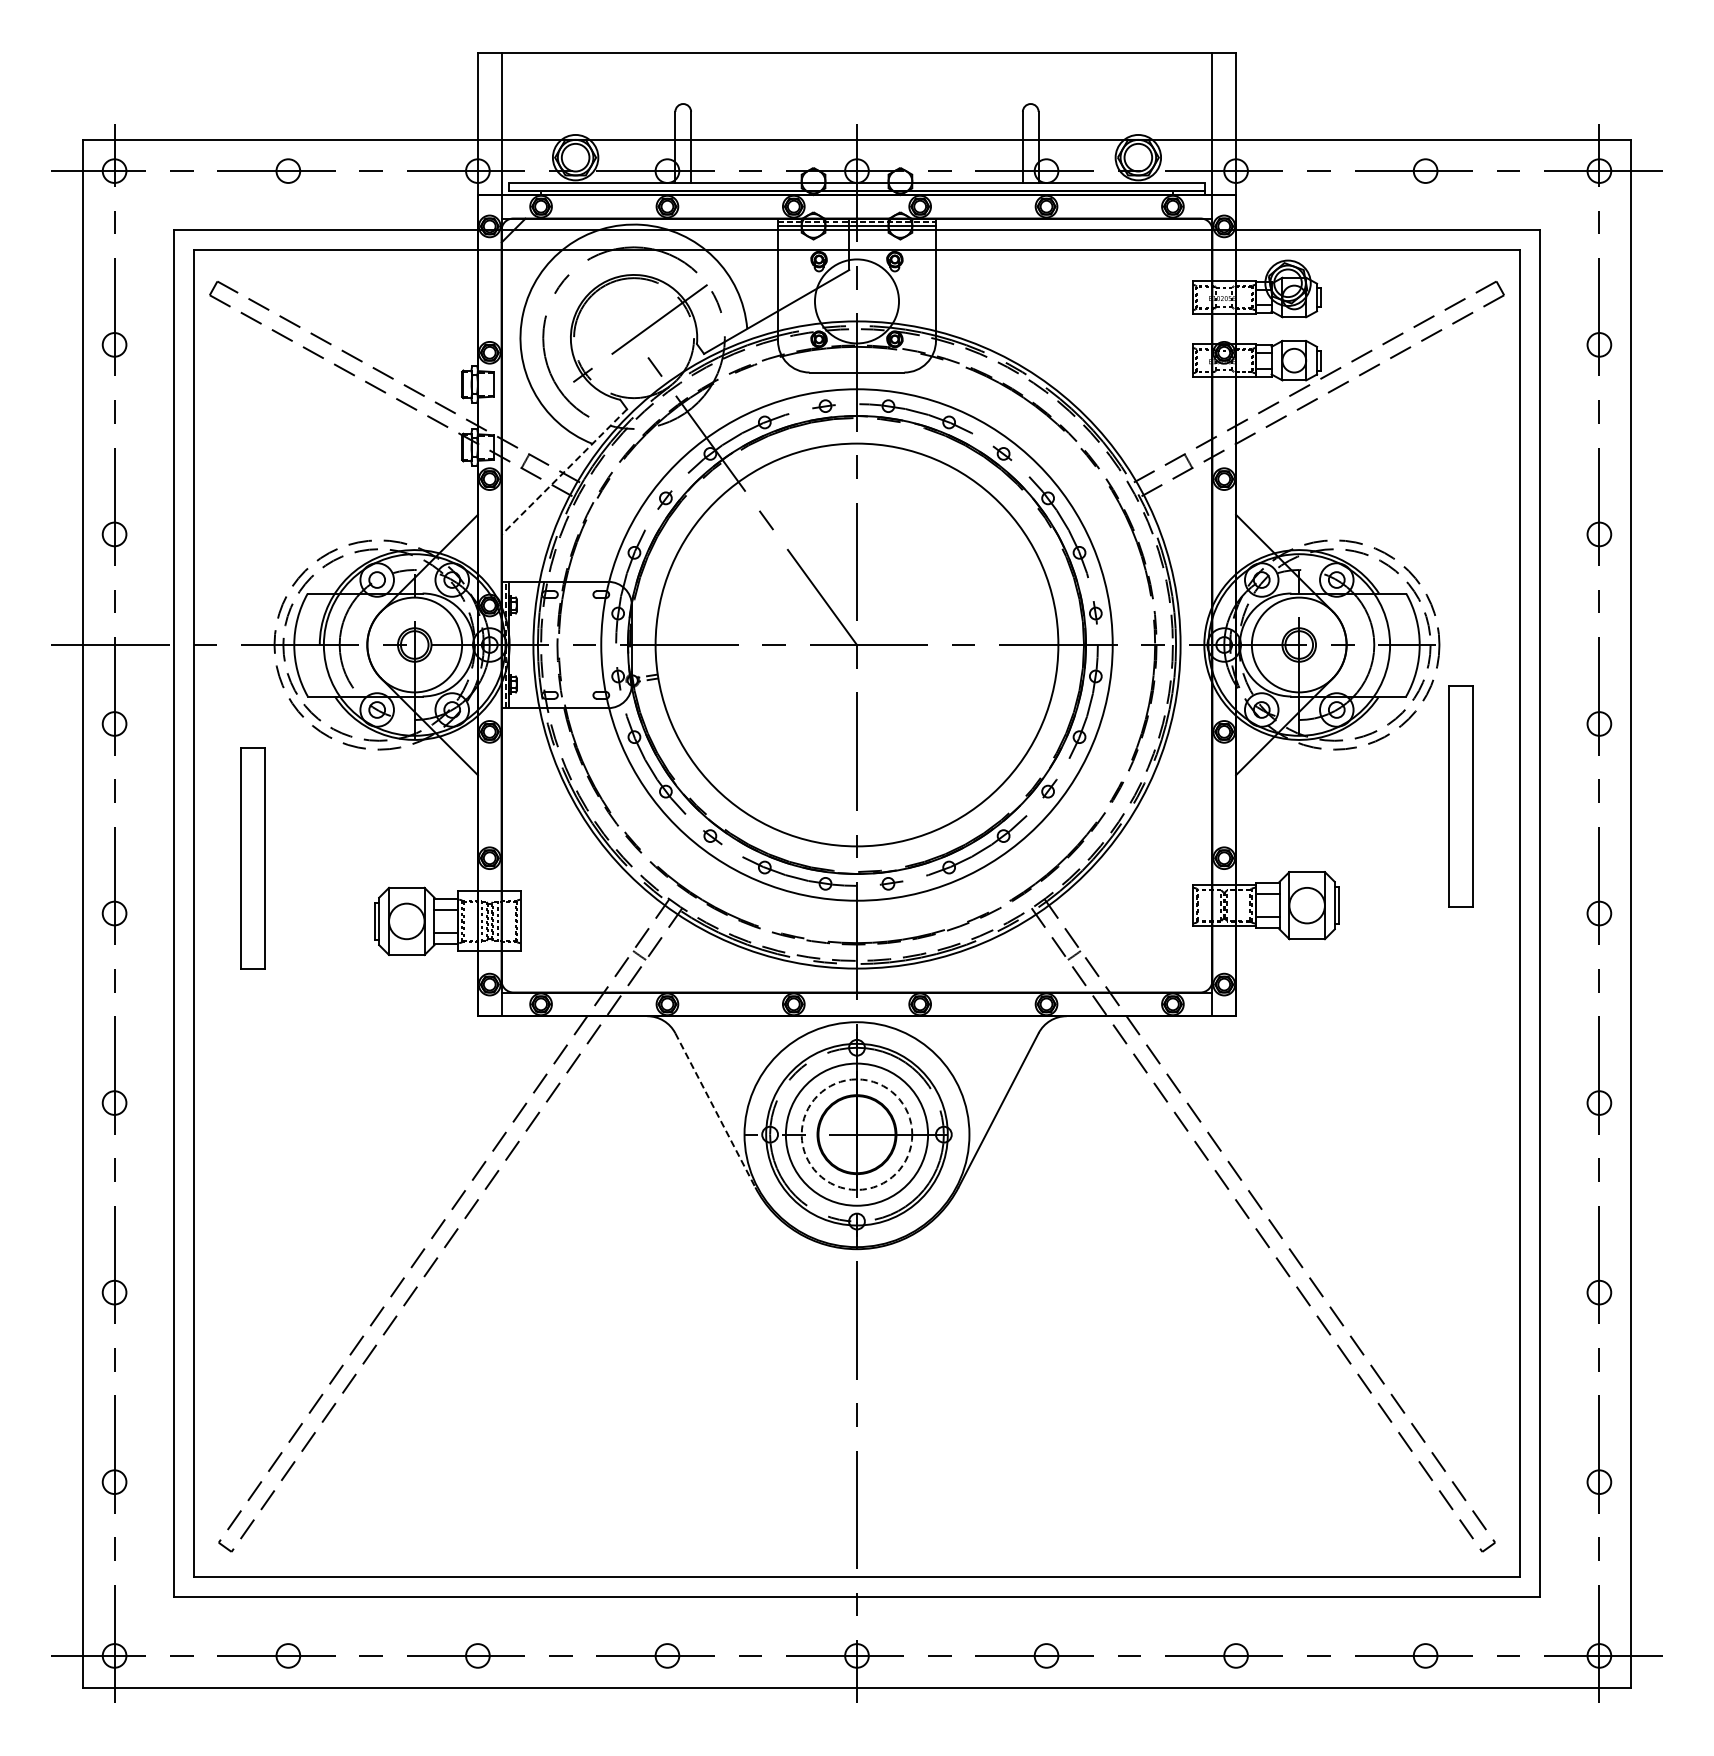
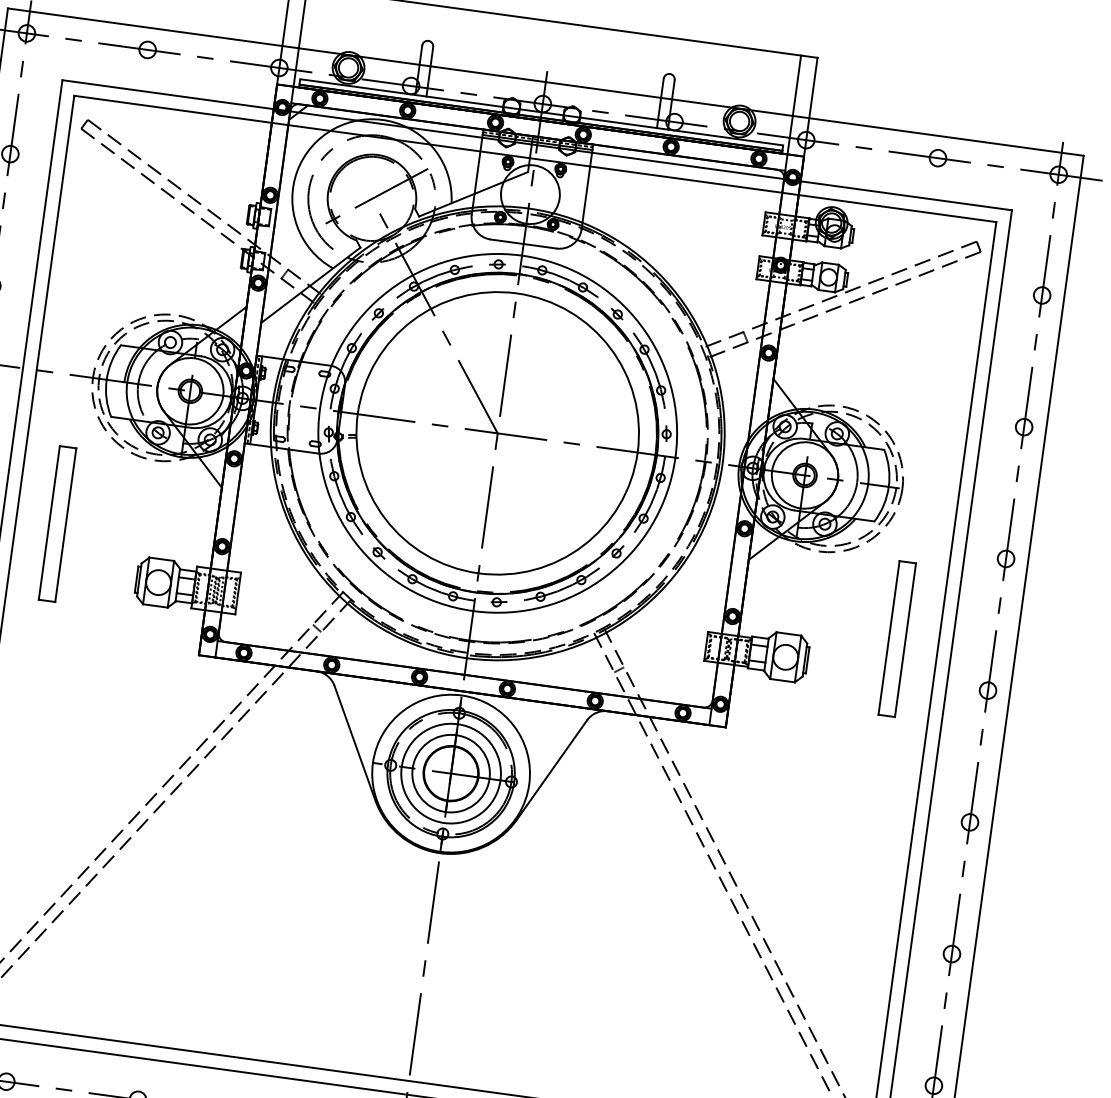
line: (564, 471) -> (310, 284), dashed -> solid
part: (1460, 796) -> (896, 639), moved
line: (715, 1110) -> (355, 743), dashed -> solid
circle: (856, 1134) -> (450, 773), dashed -> solid

